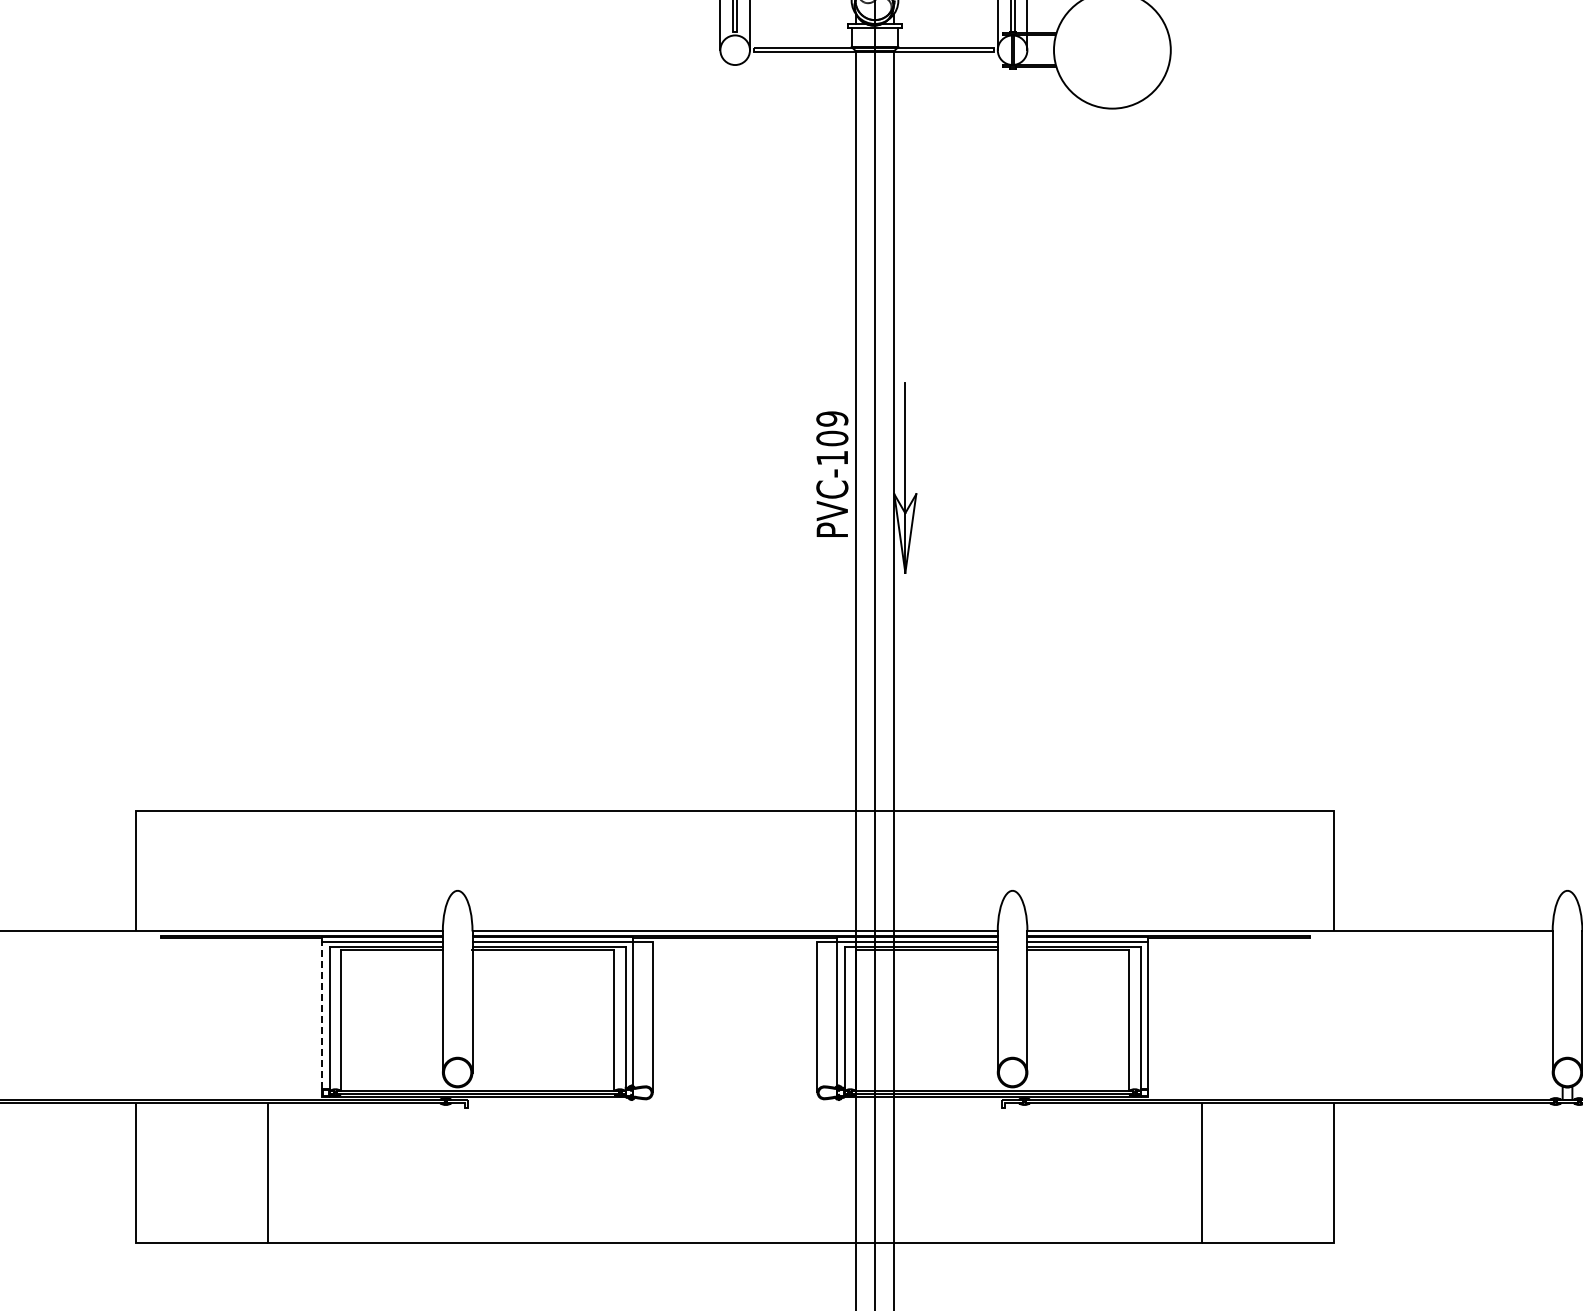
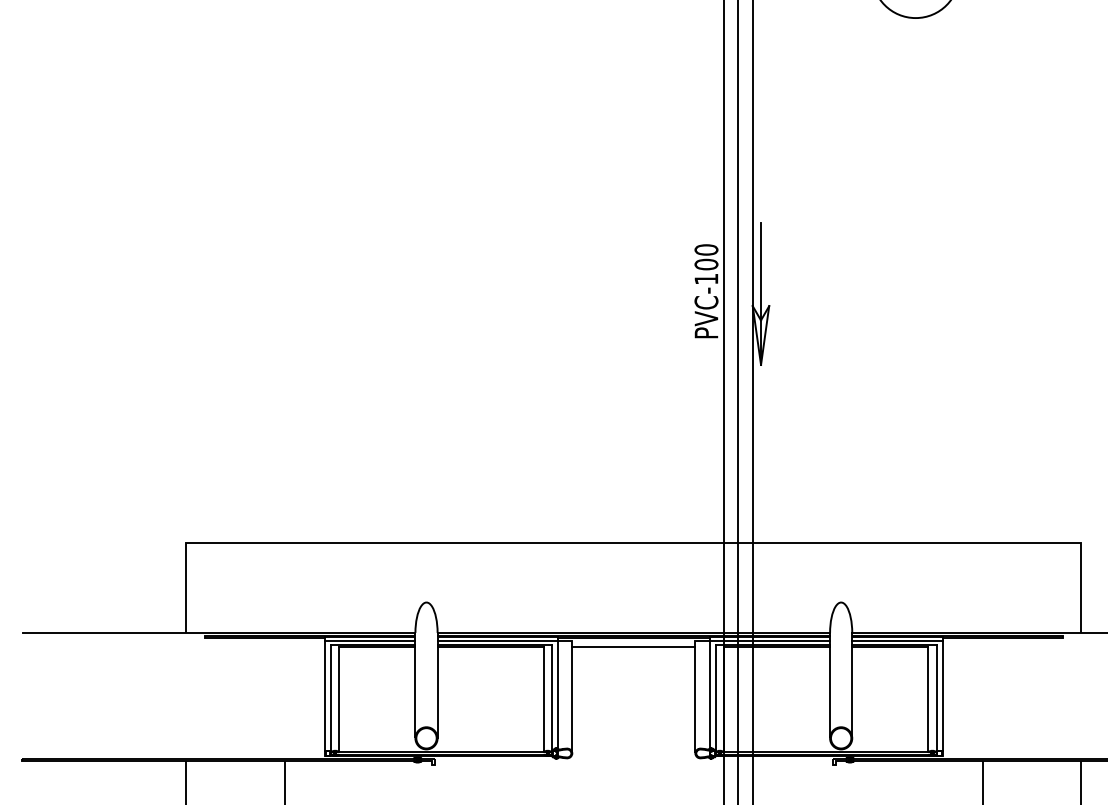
text: (832, 418) -> (706, 249), PVC-109 -> PVC-100
line: (734, 949) -> (633, 646), added
line: (321, 1014) -> (324, 694), dashed -> solid

